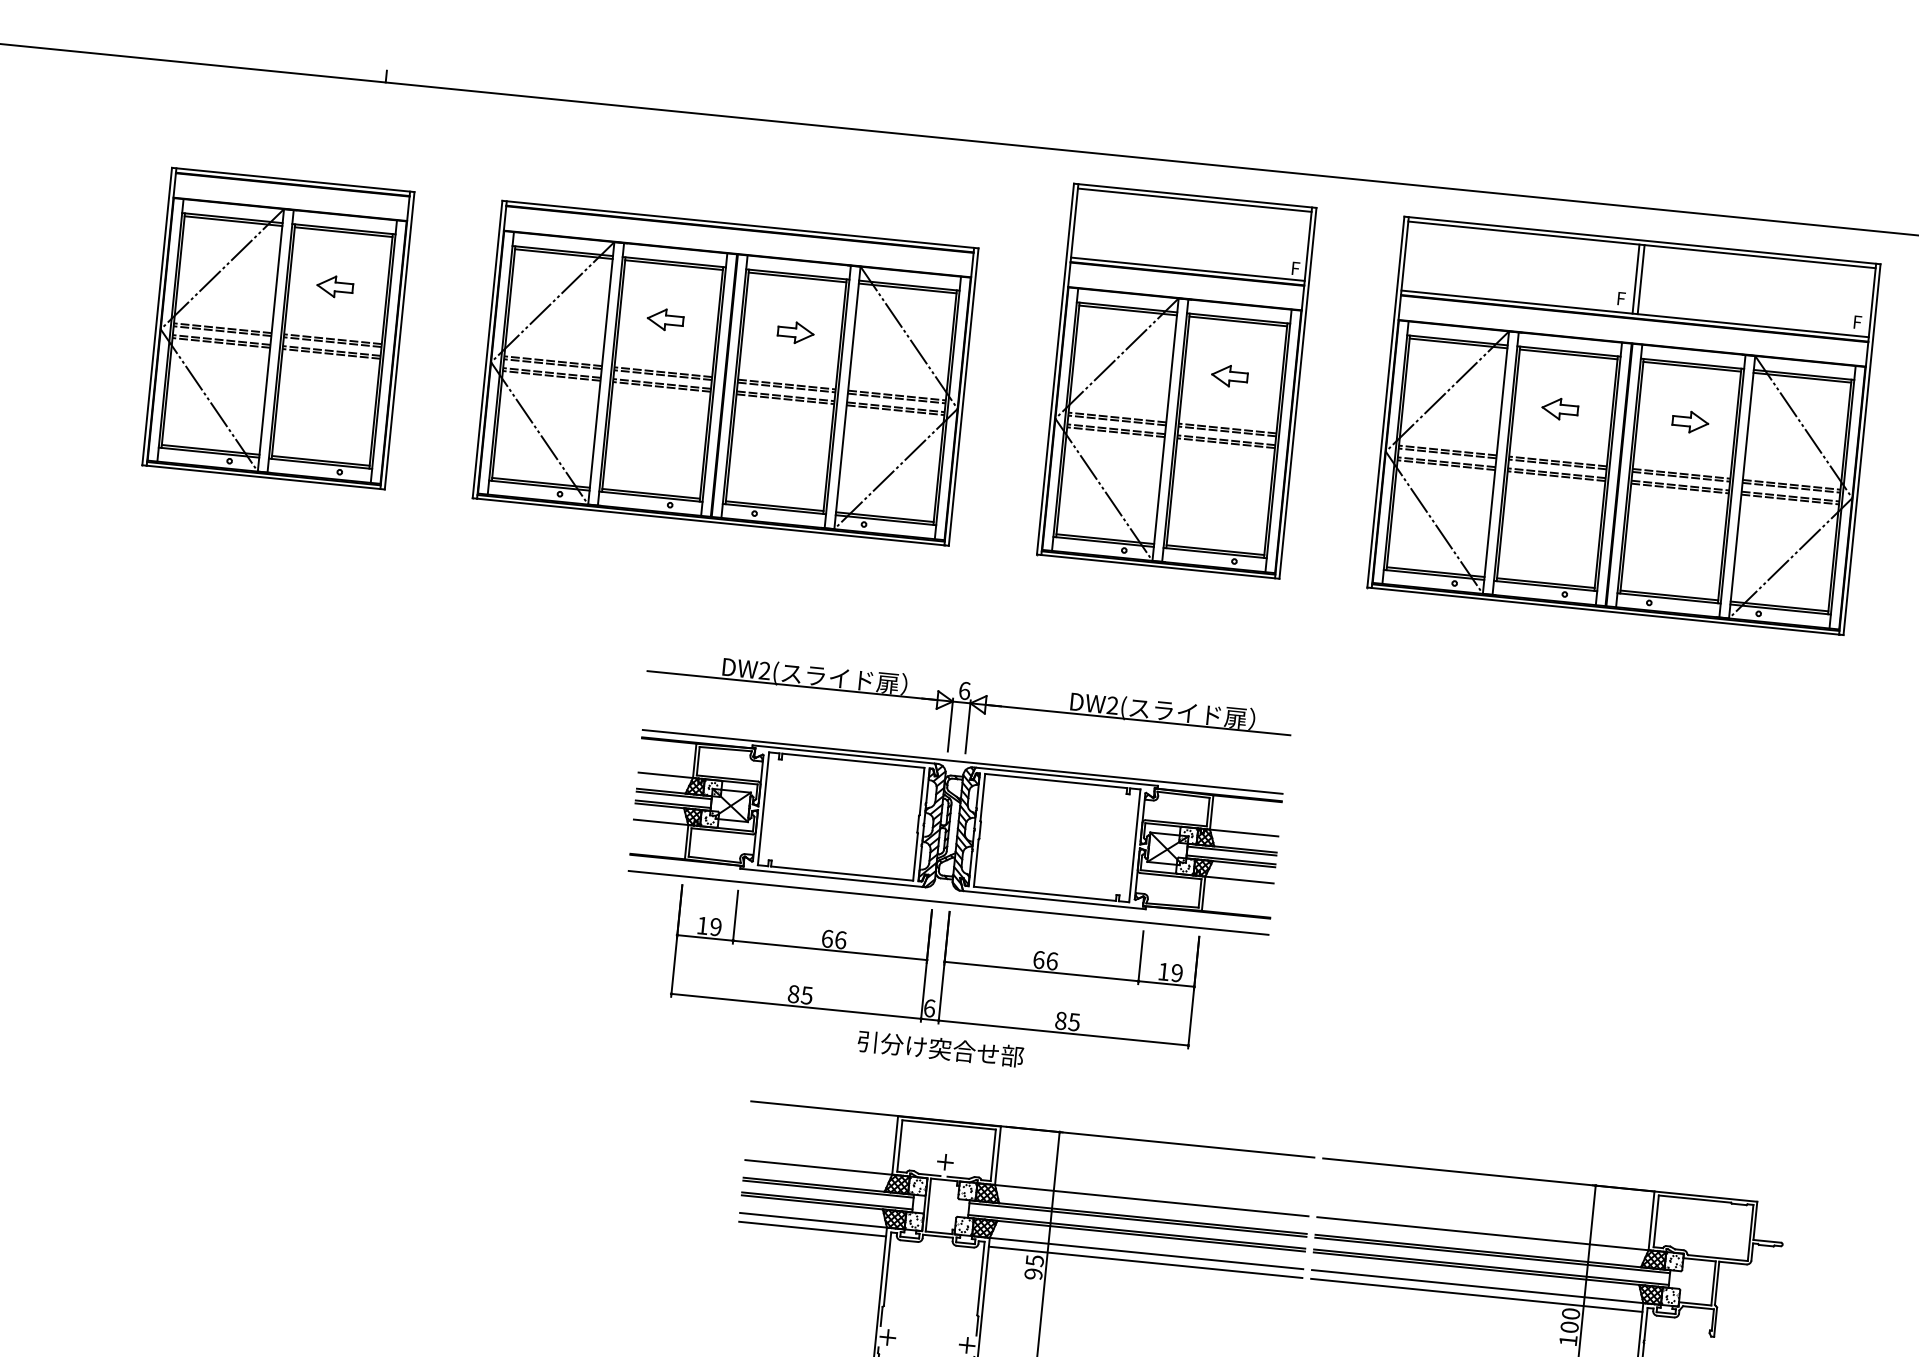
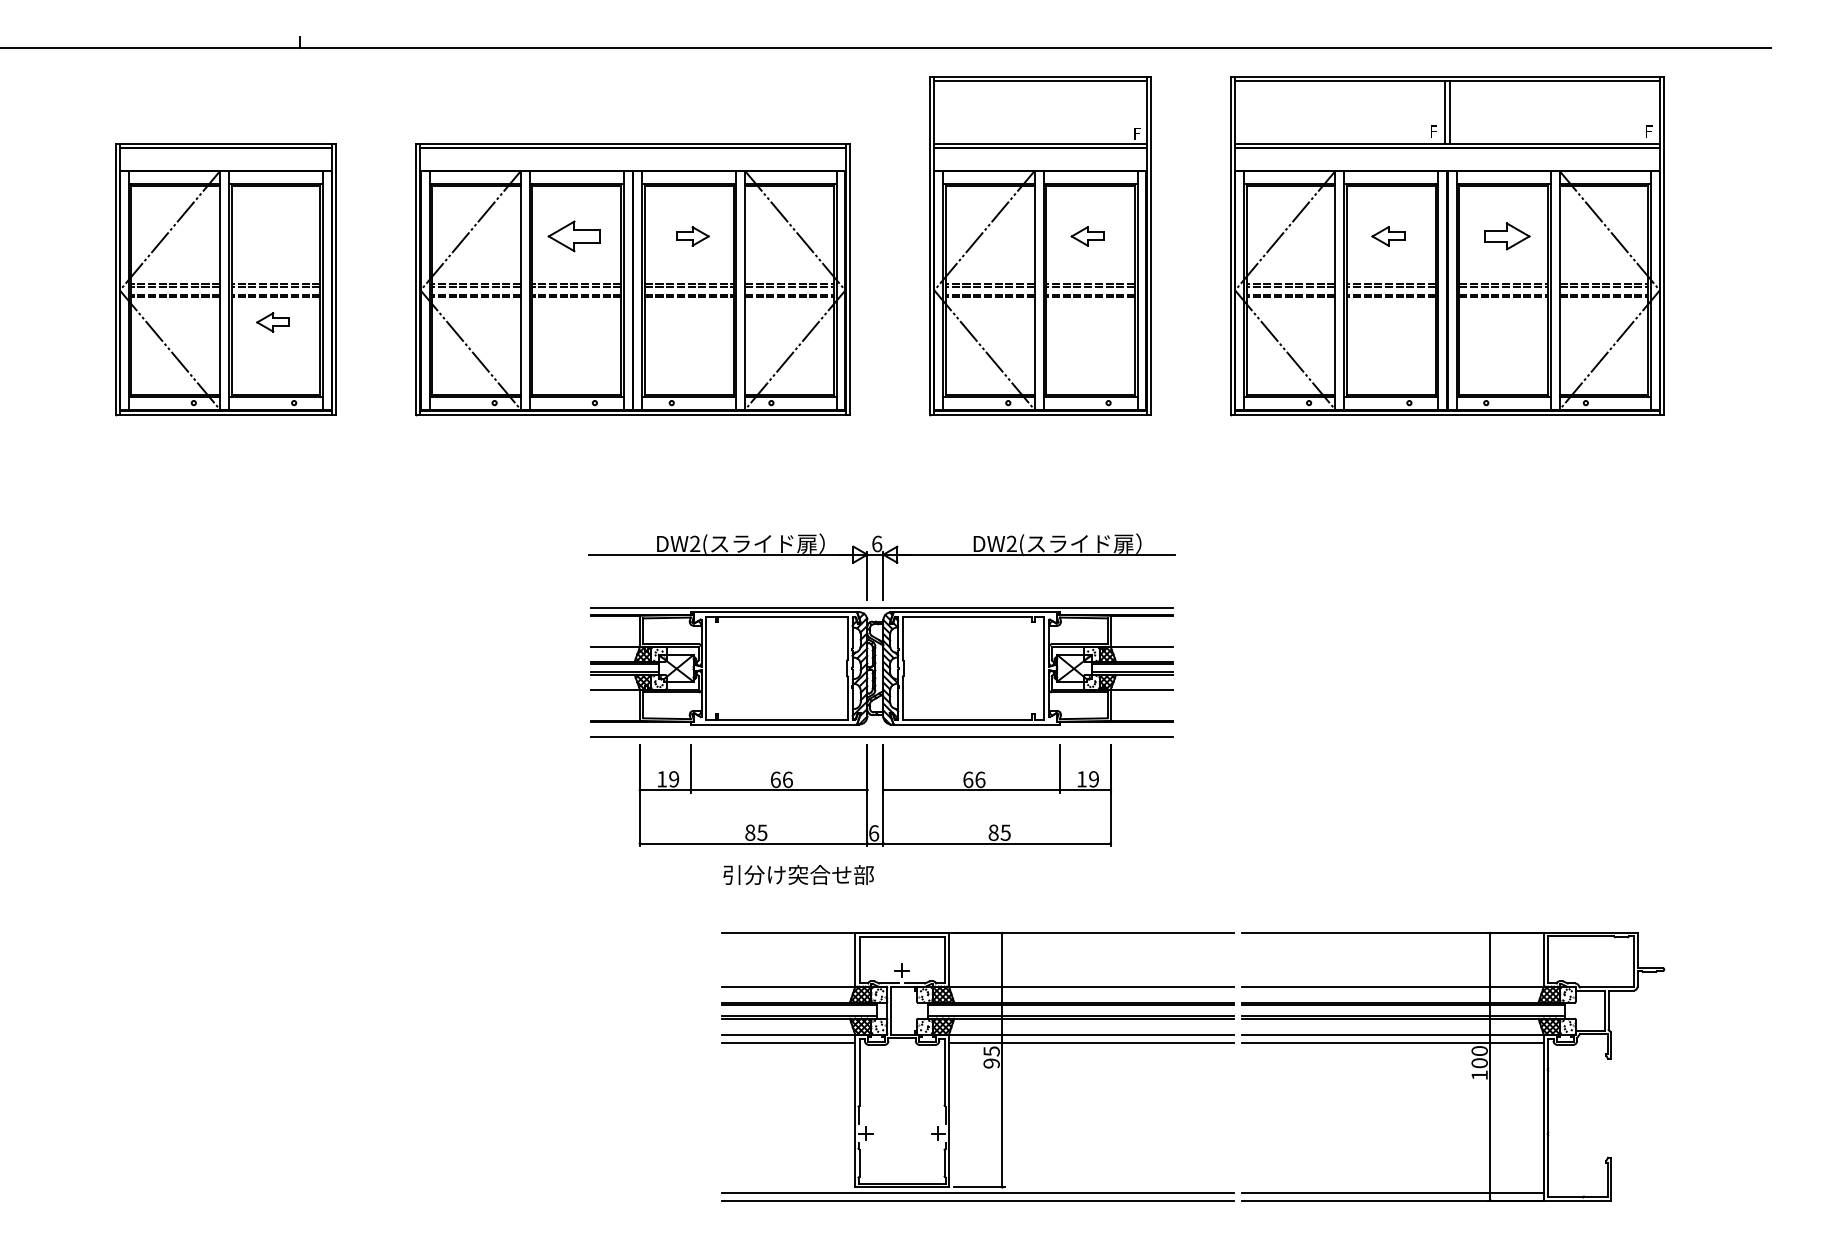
part: (334, 286) -> (272, 322), moved
part: (664, 319) -> (573, 236), size x1.6
part: (1690, 422) -> (1507, 236), size x1.4
text: (940, 1048) -> (798, 874), moved

